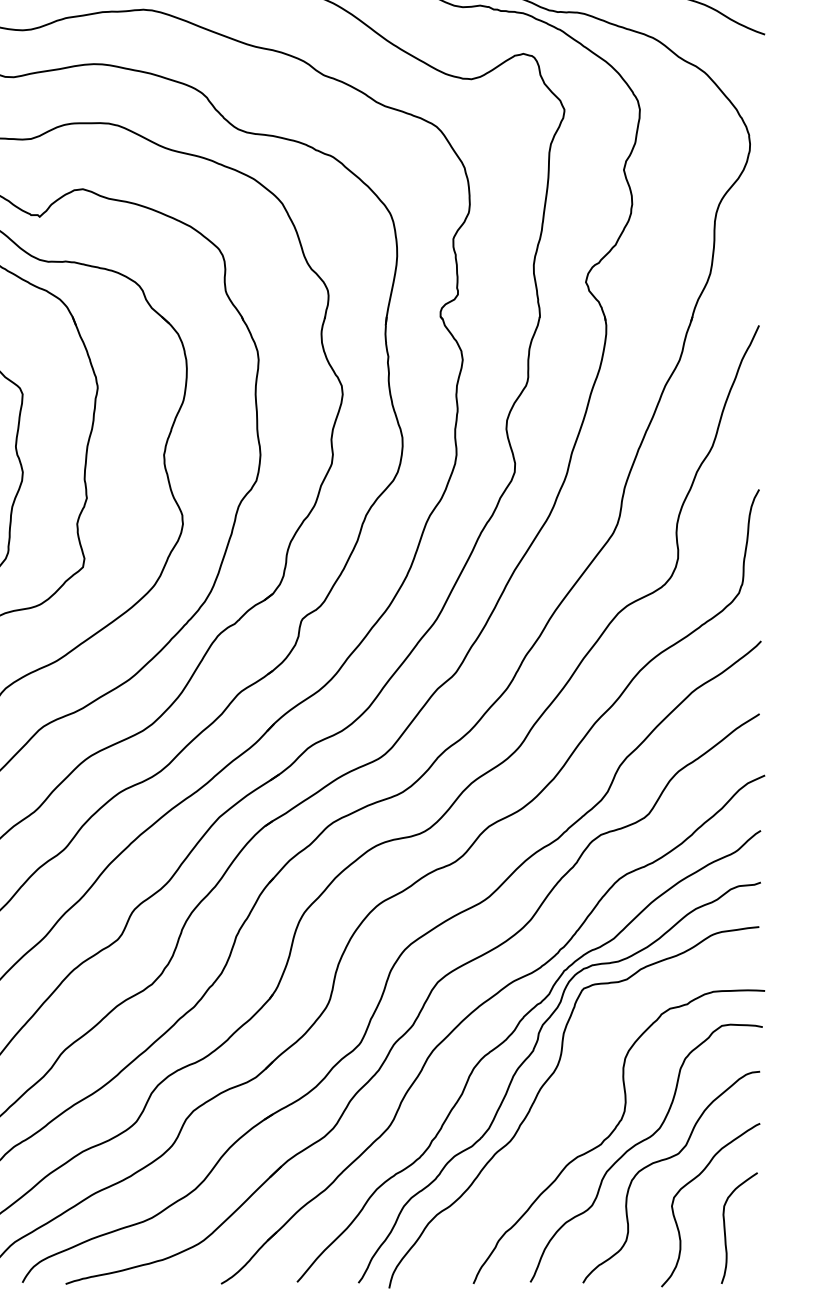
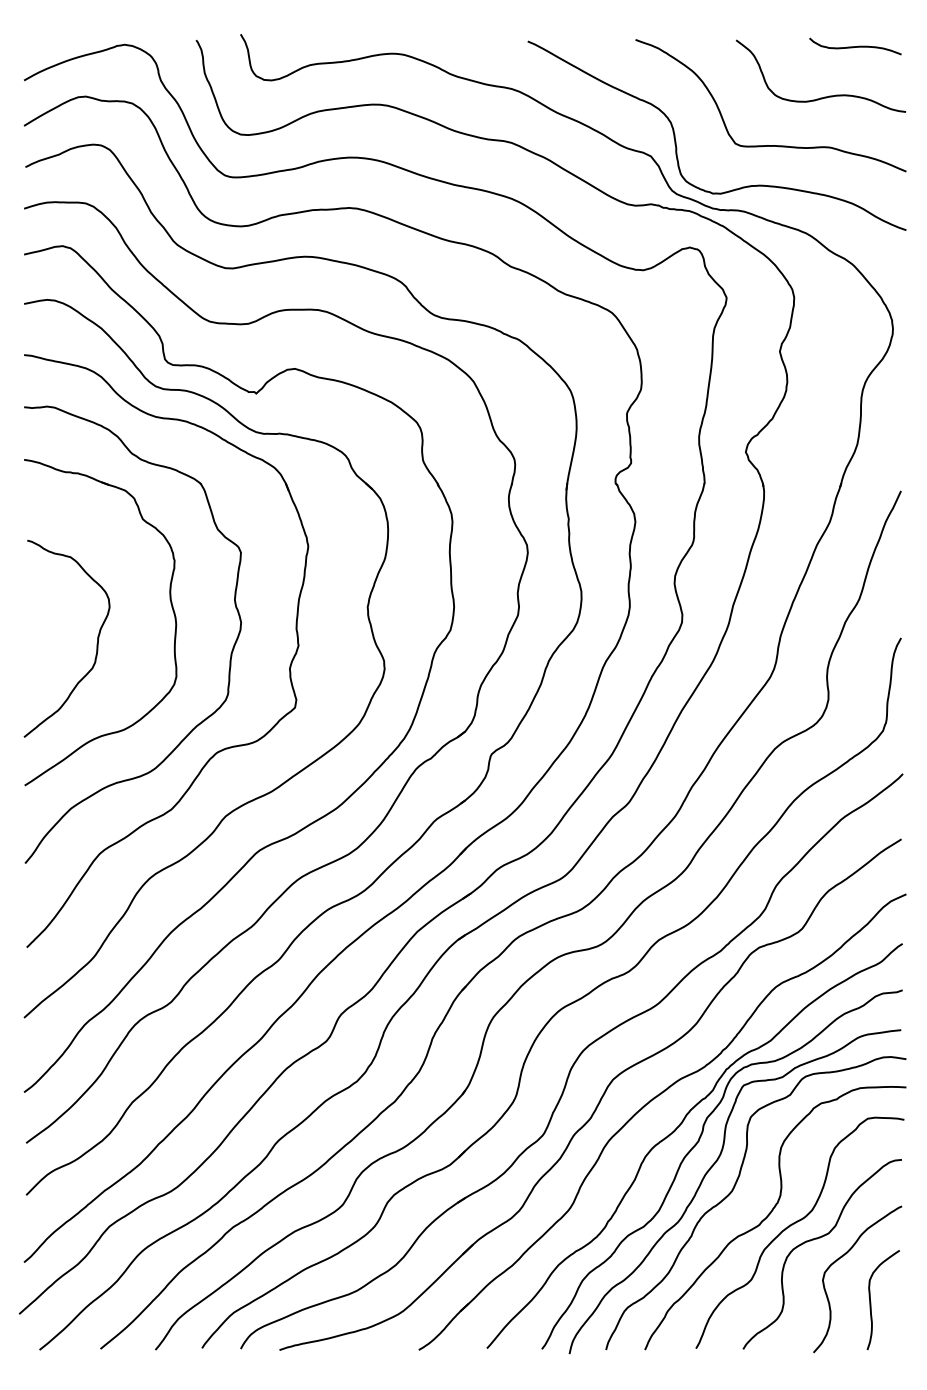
curve: (571, 1108) -> (732, 1192), added

